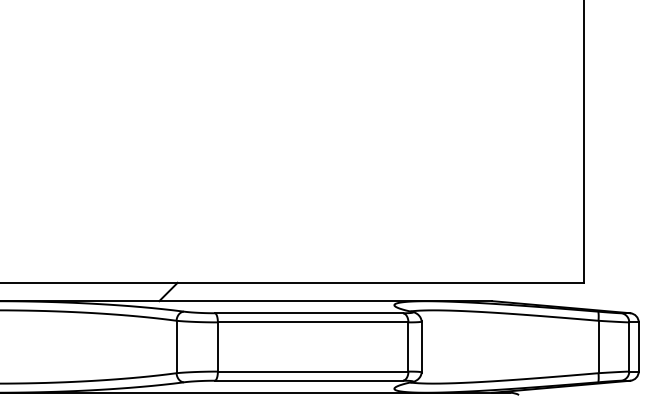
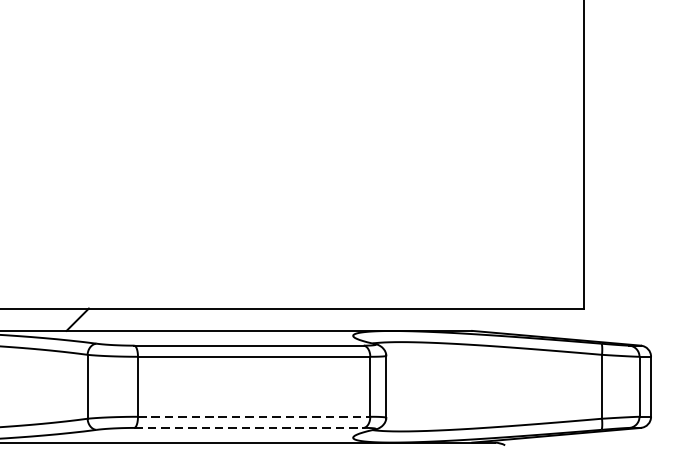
line: (313, 371) -> (254, 416), solid -> dashed
line: (309, 380) -> (249, 427), solid -> dashed

